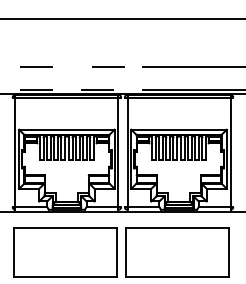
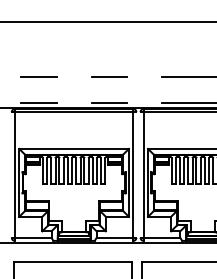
line: (108, 66) -> (109, 76), moved

